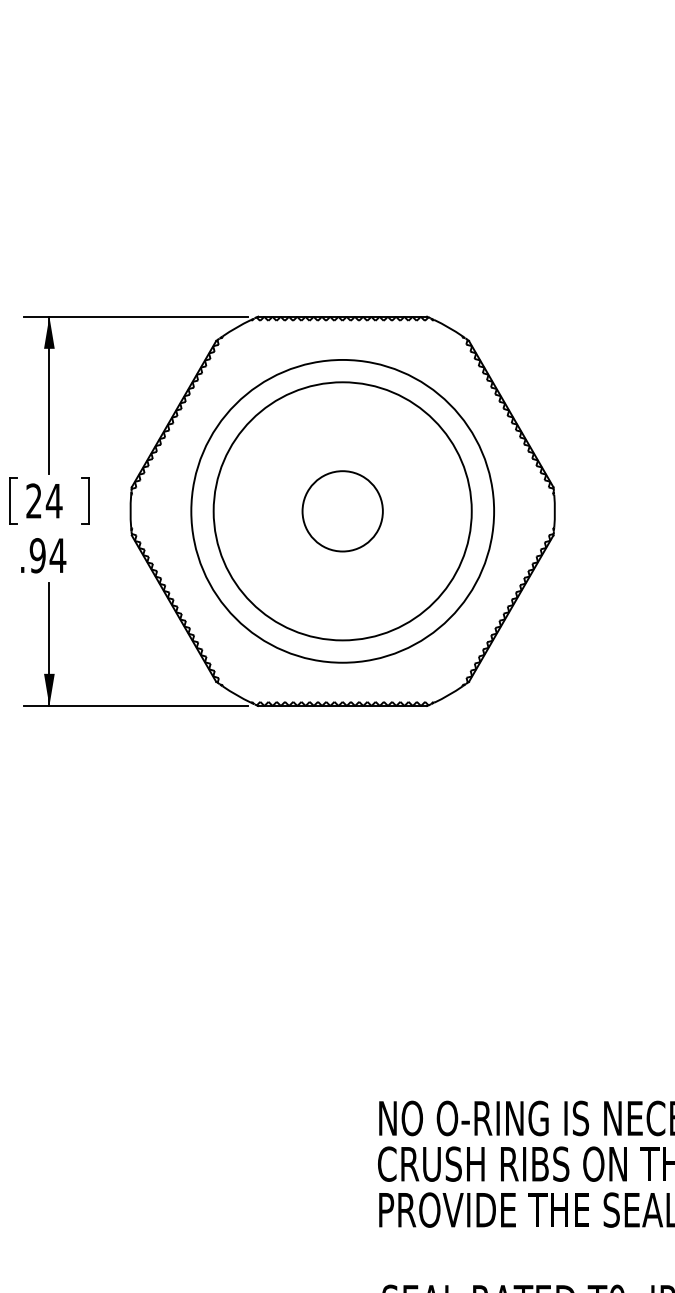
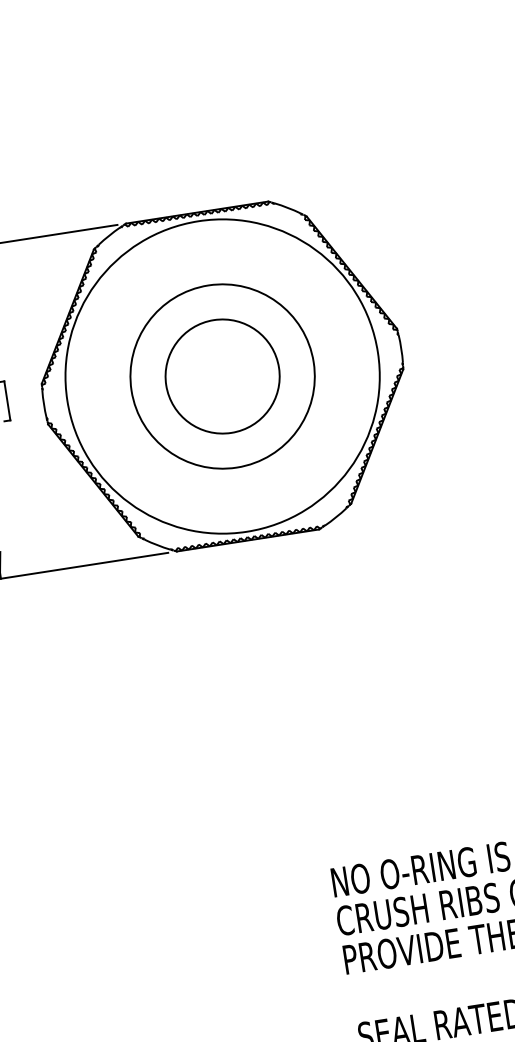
circle: (342, 510) -> (222, 375), size x1.43
circle: (342, 511) -> (222, 376), size x0.71
circle: (342, 511) -> (222, 376), size x1.67

